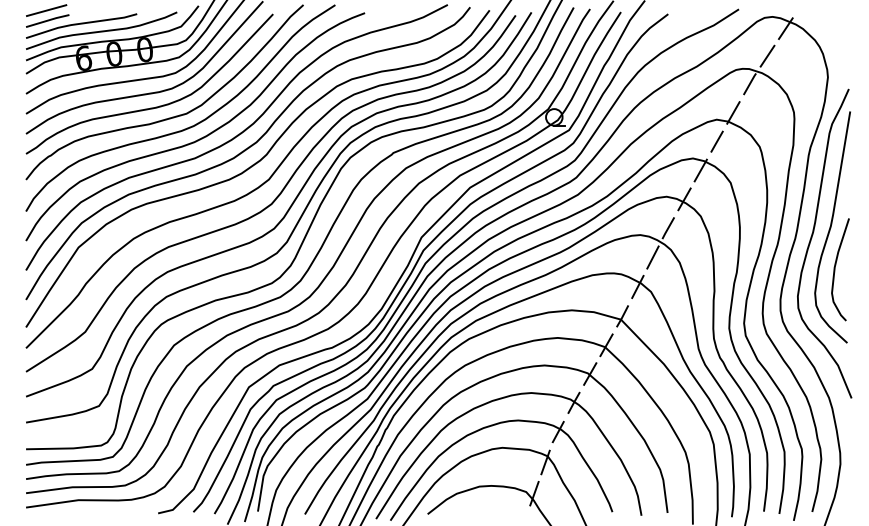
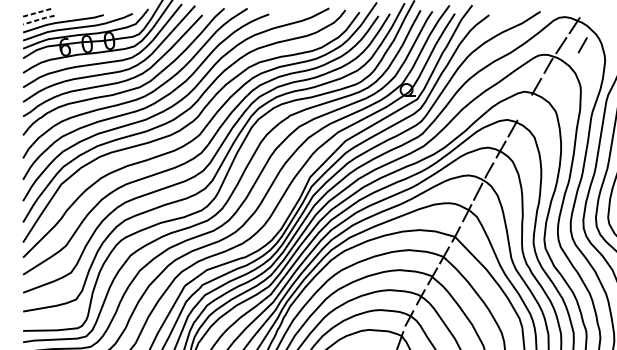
line: (47, 10) -> (38, 12), solid -> dashed
line: (47, 20) -> (38, 19), solid -> dashed
line: (716, 141) -> (582, 45), moved

